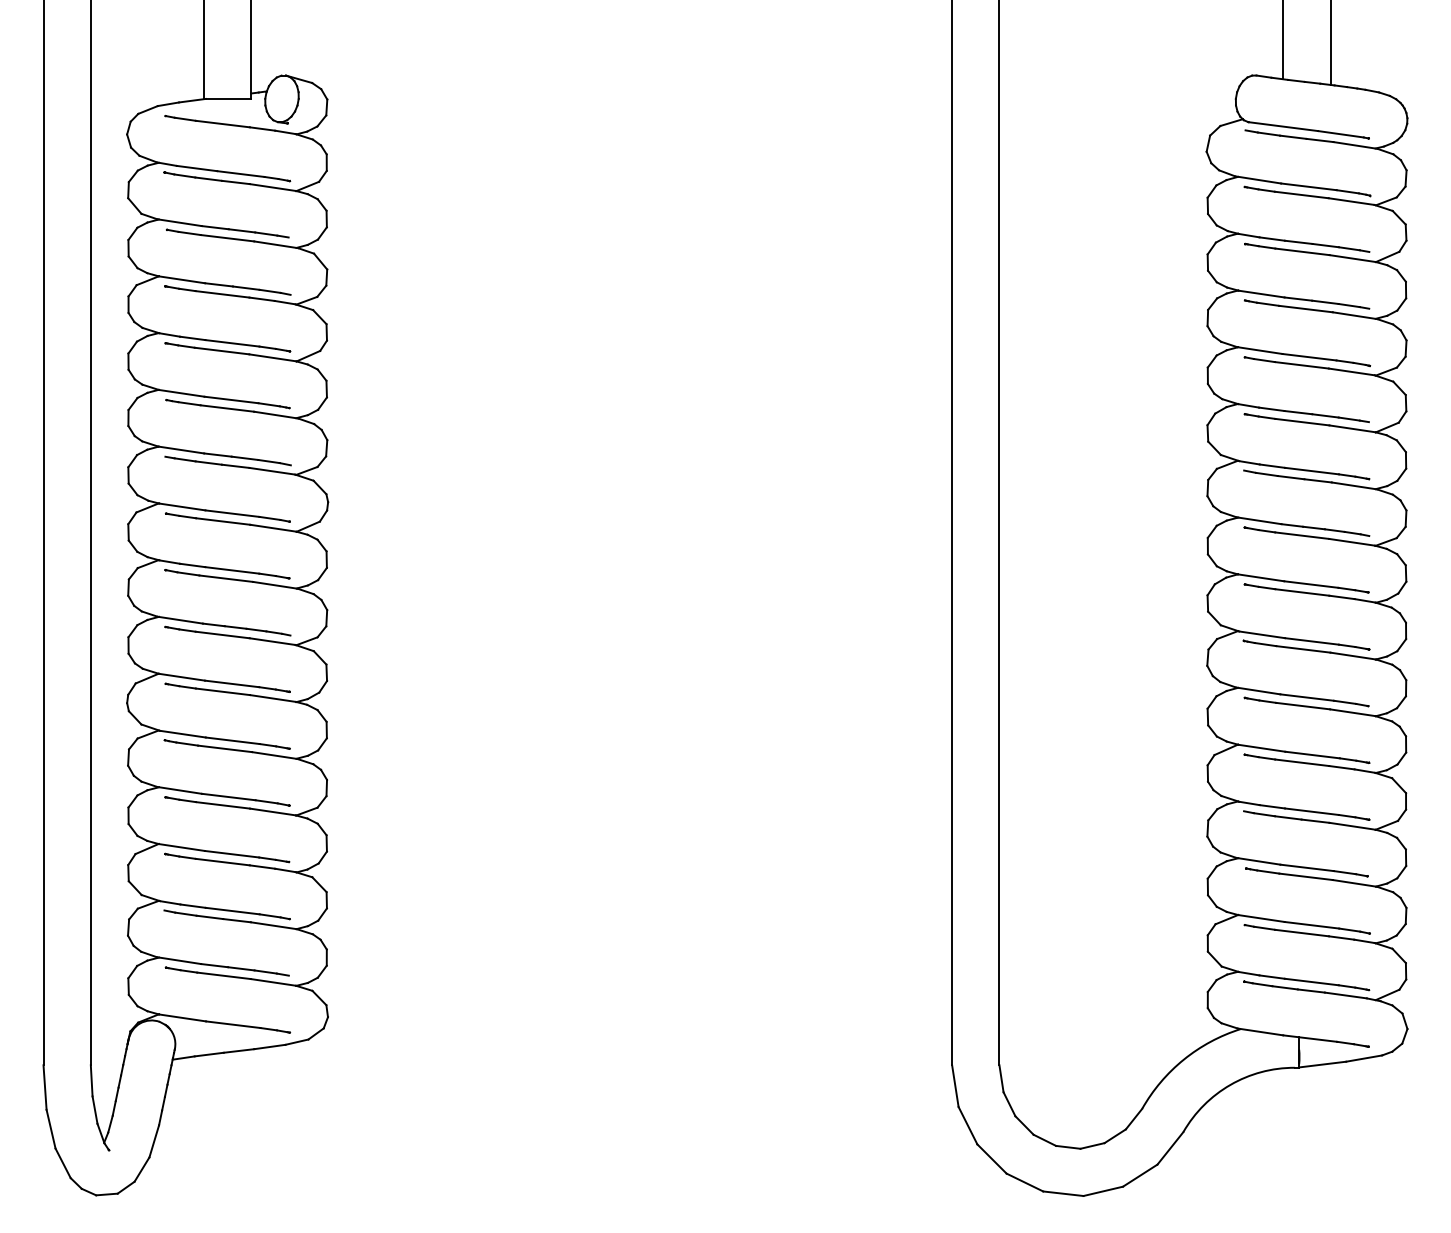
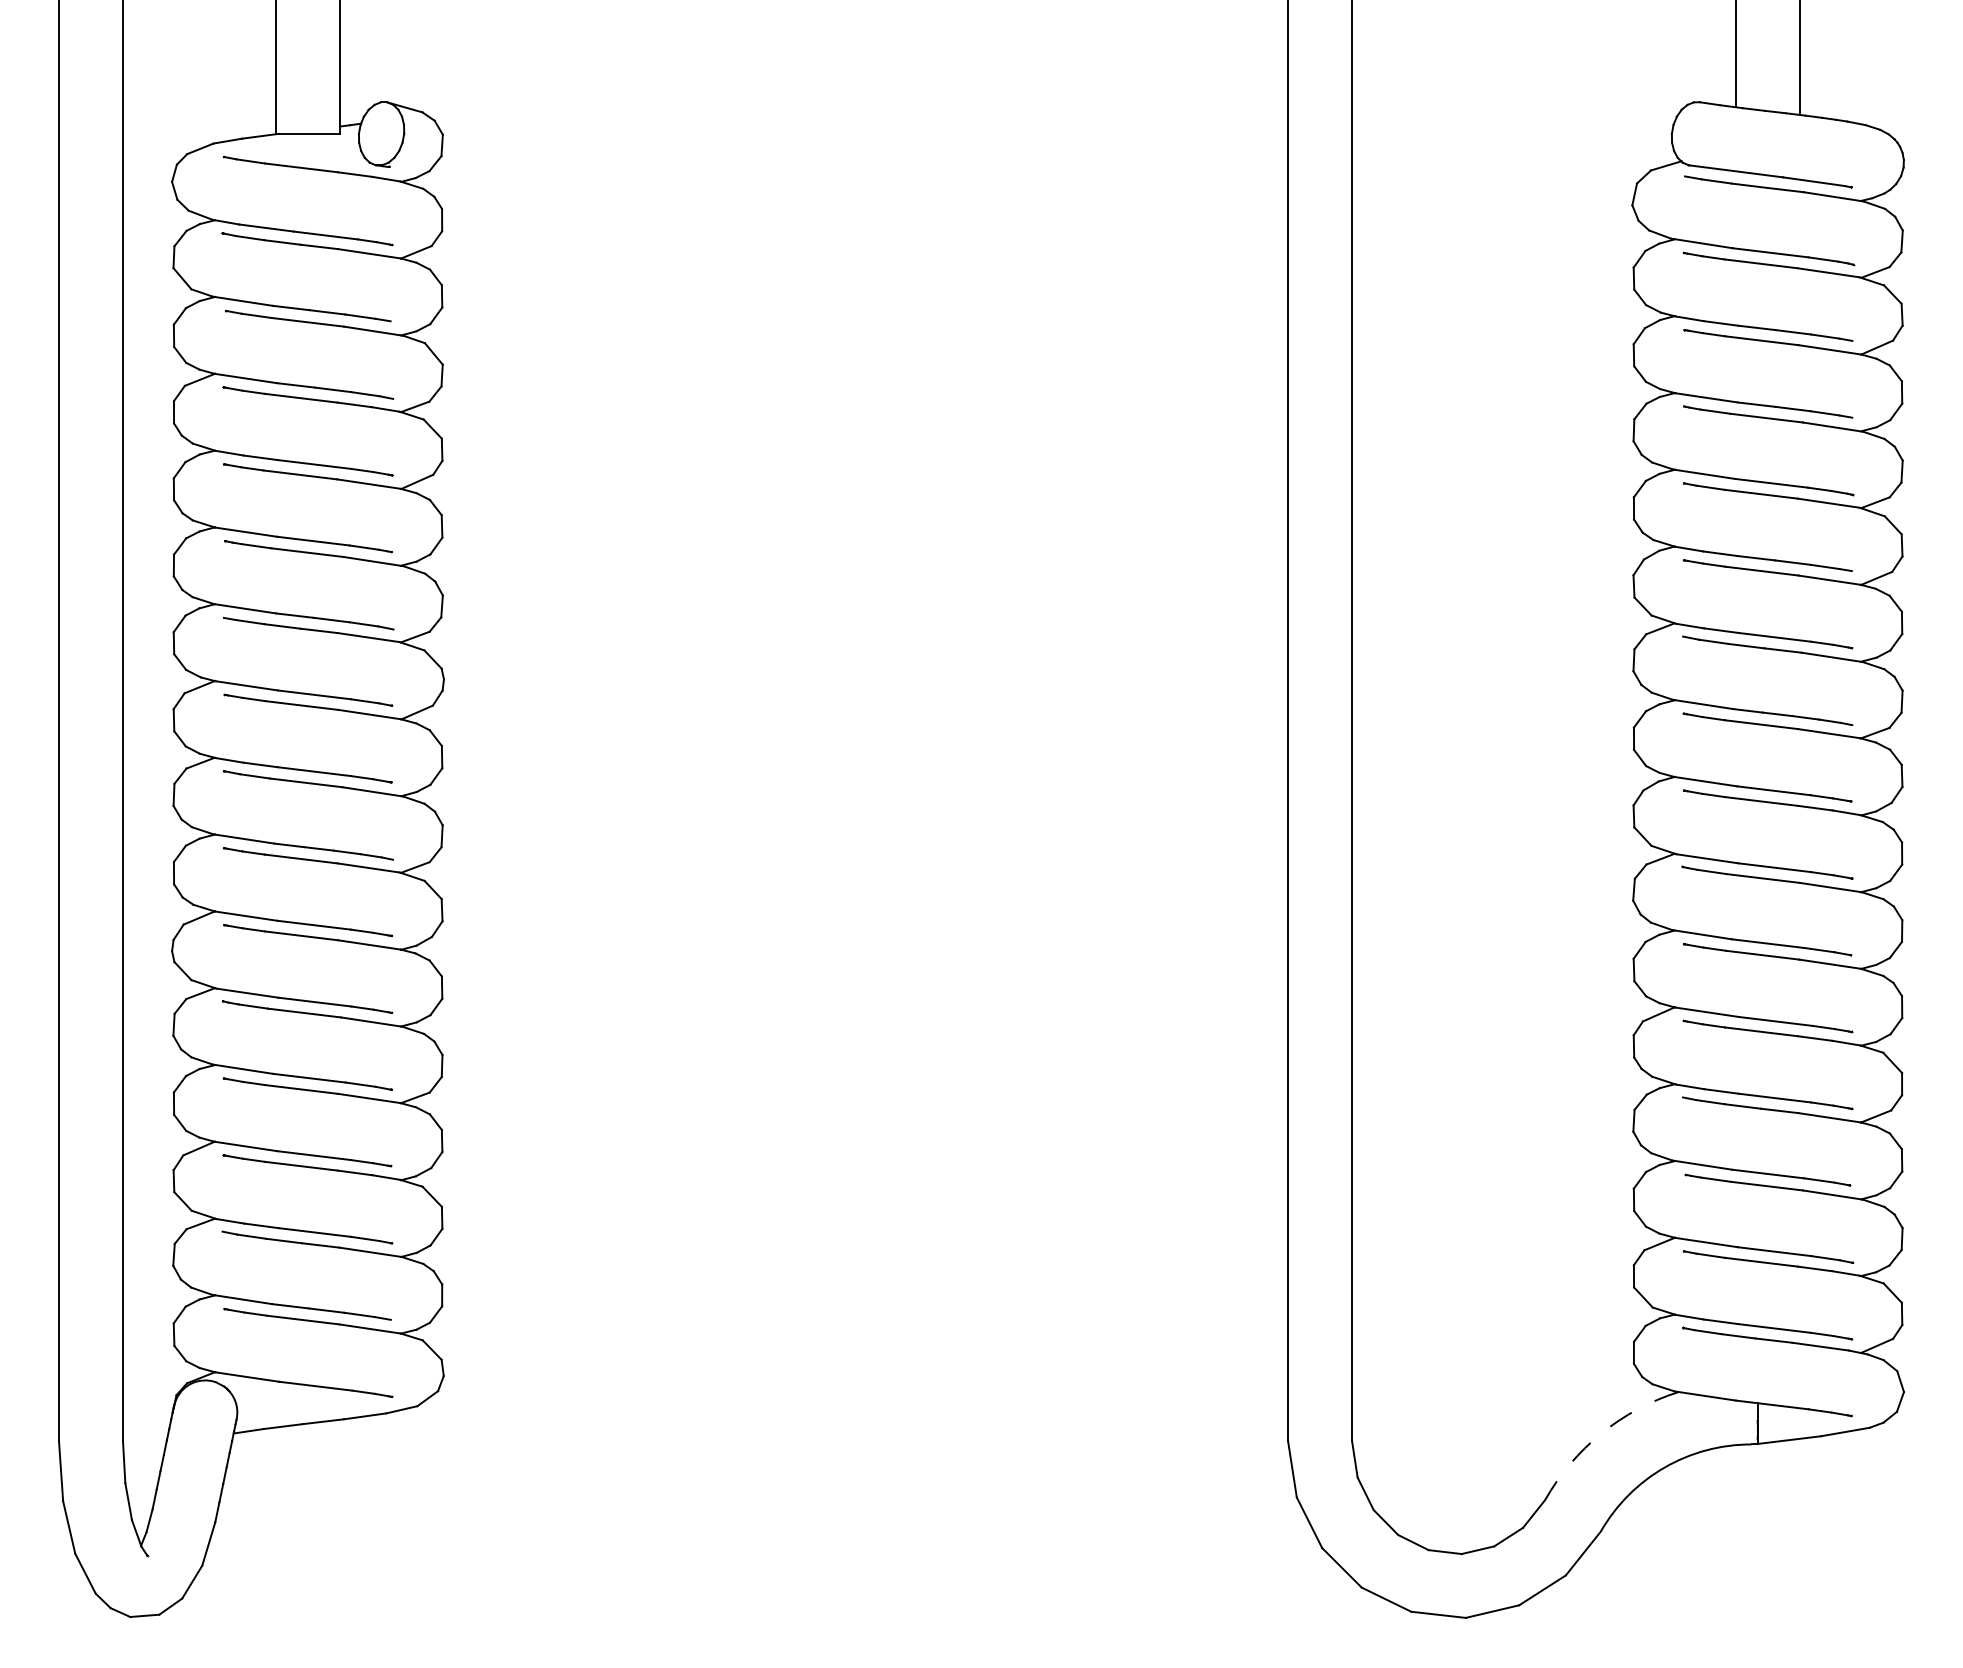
arc: (1183, 1059) -> (1601, 1433), solid -> dashed

